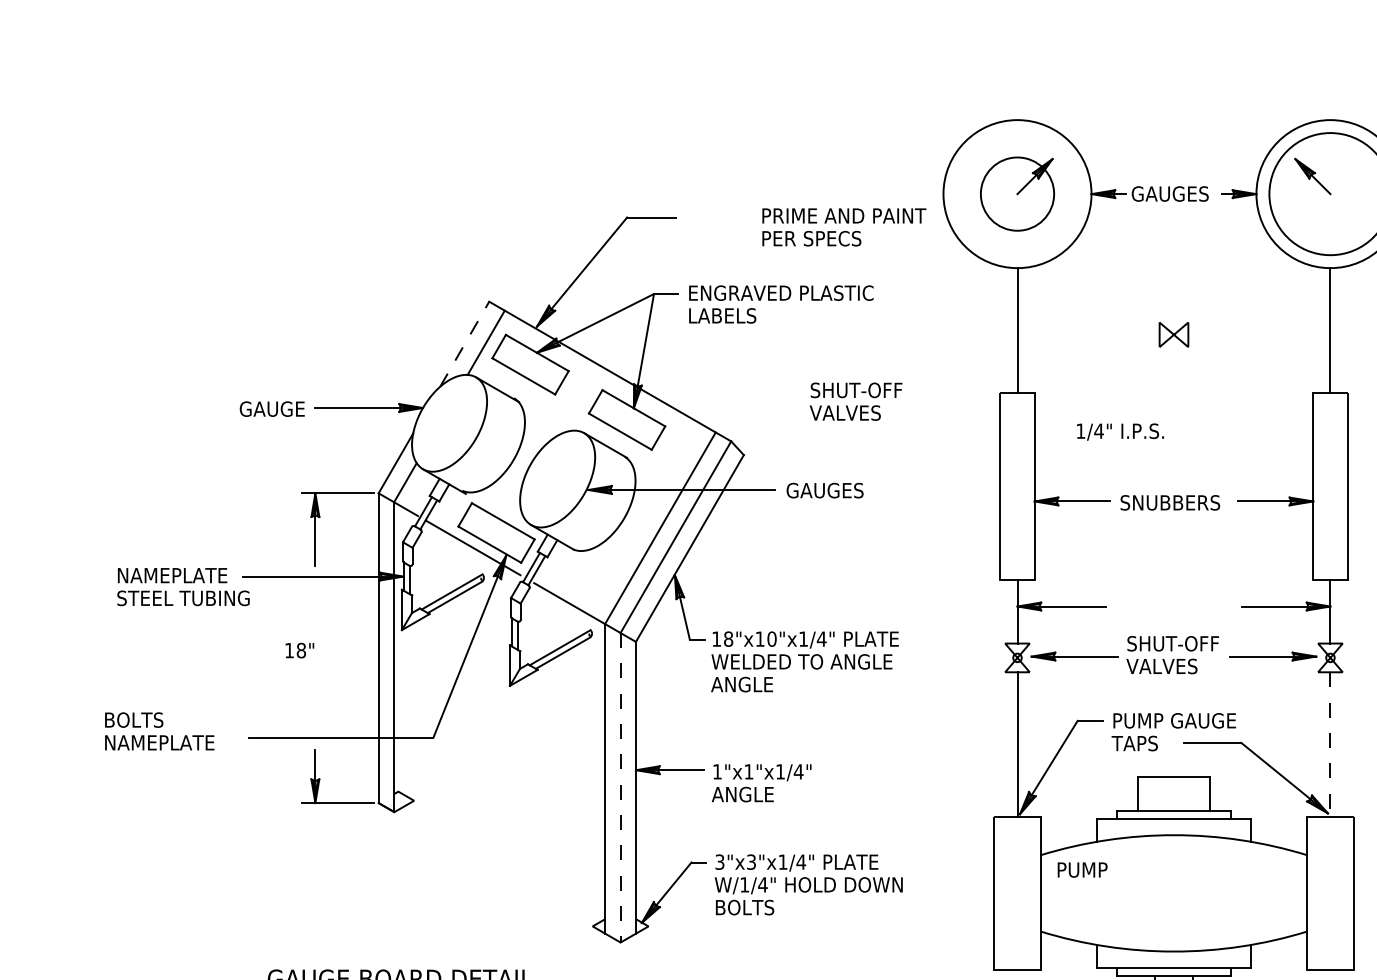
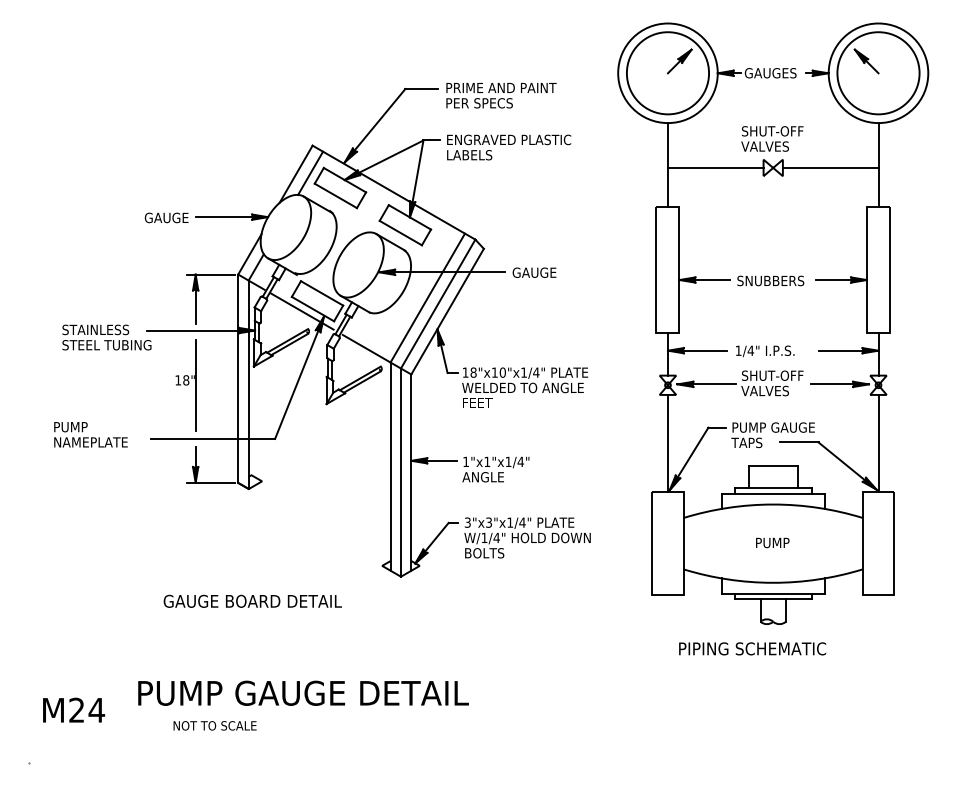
circle: (1016, 194) -> (667, 73), size x1.67
text: (844, 227) -> (501, 95), moved
line: (1088, 334) -> (715, 167), added
line: (1259, 334) -> (830, 167), added
line: (465, 343) -> (296, 173), dashed -> solid
text: (856, 401) -> (772, 138), moved
text: (1120, 432) -> (765, 351), moved
text: (859, 490) -> (561, 272), GAUGES -> GAUGE
text: (172, 574) -> (99, 329), NAMEPLATE -> STAINLESS
line: (315, 658) -> (195, 385), added
text: (741, 684) -> (482, 403), ANGLE -> FEET
text: (135, 719) -> (74, 426), BOLTS -> PUMP
line: (1330, 744) -> (878, 443), dashed -> solid
line: (619, 789) -> (400, 473), dashed -> solid
text: (1082, 869) -> (772, 542), moved

